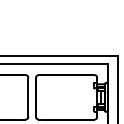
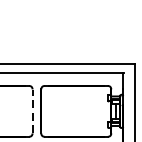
line: (28, 97) -> (32, 111), solid -> dashed

